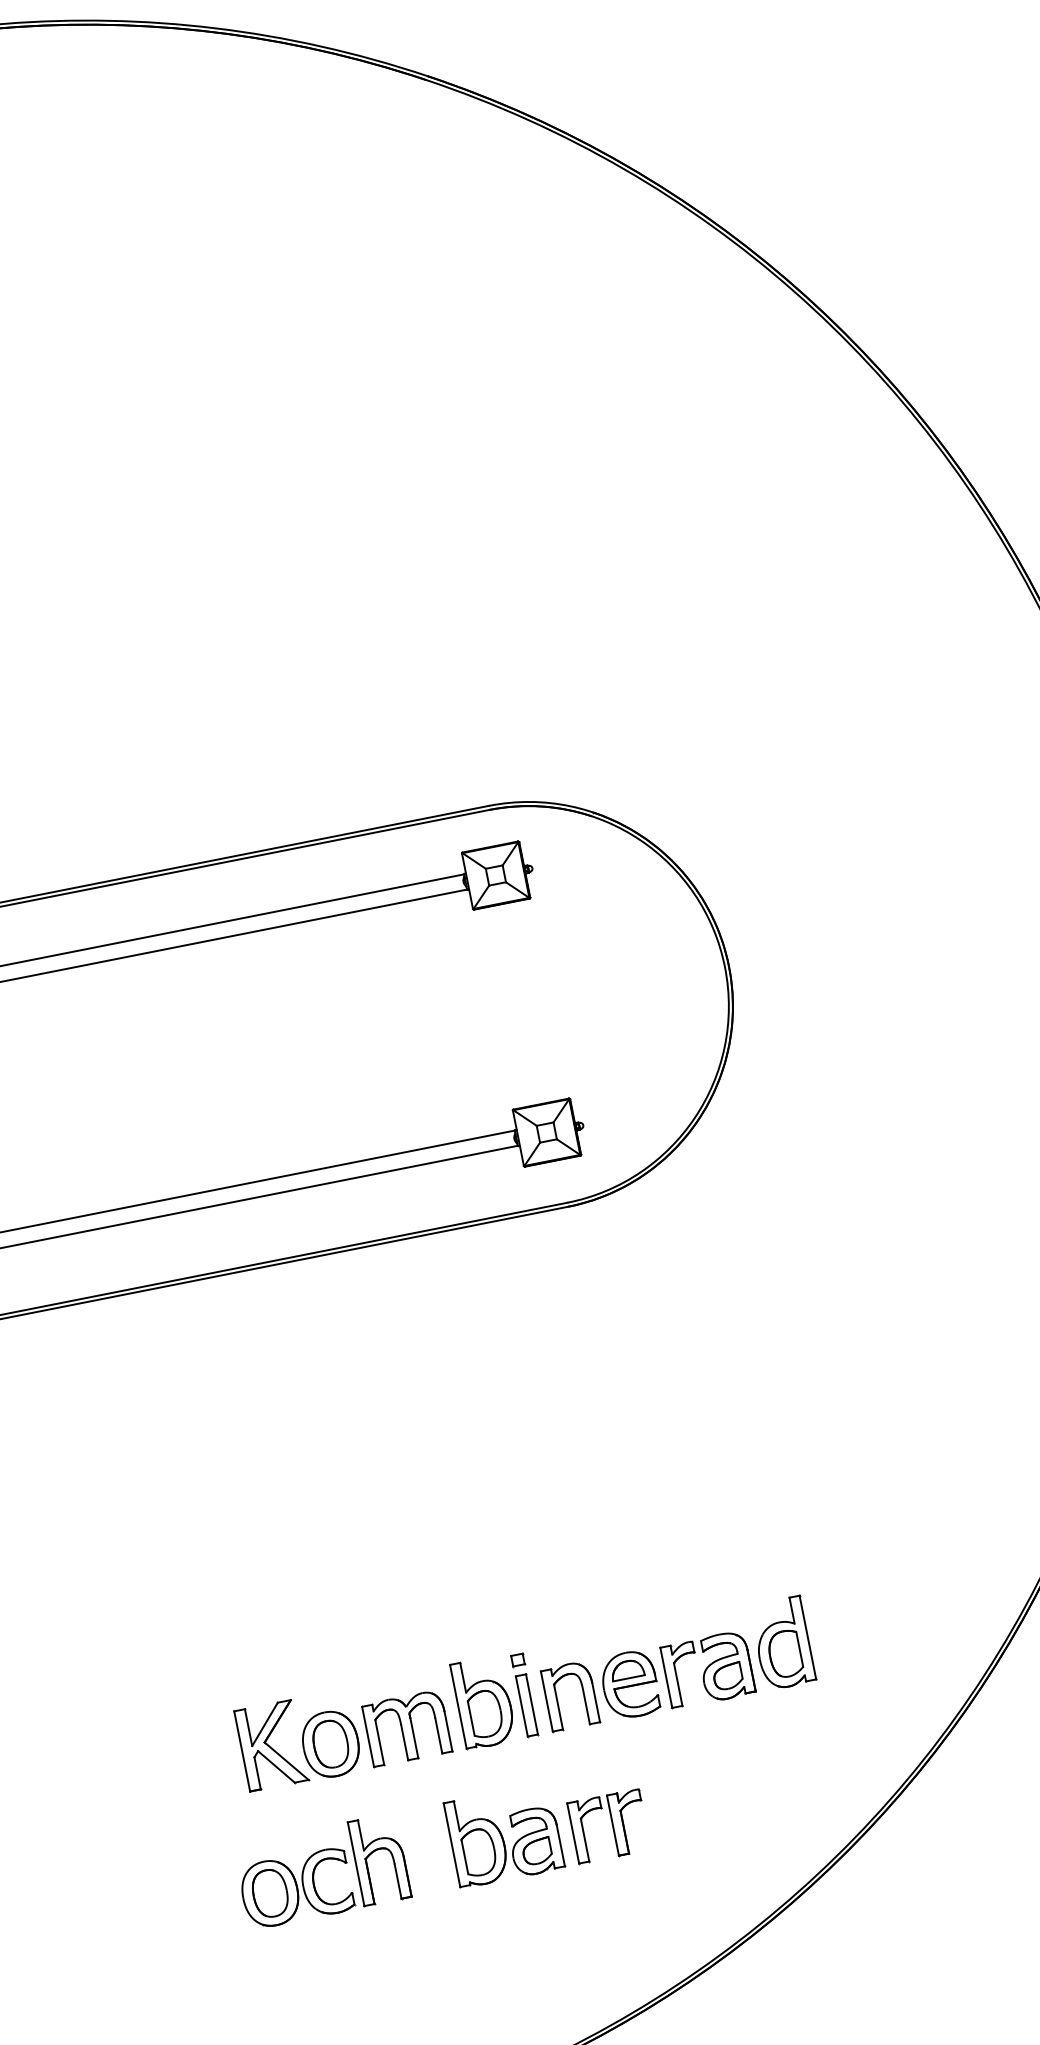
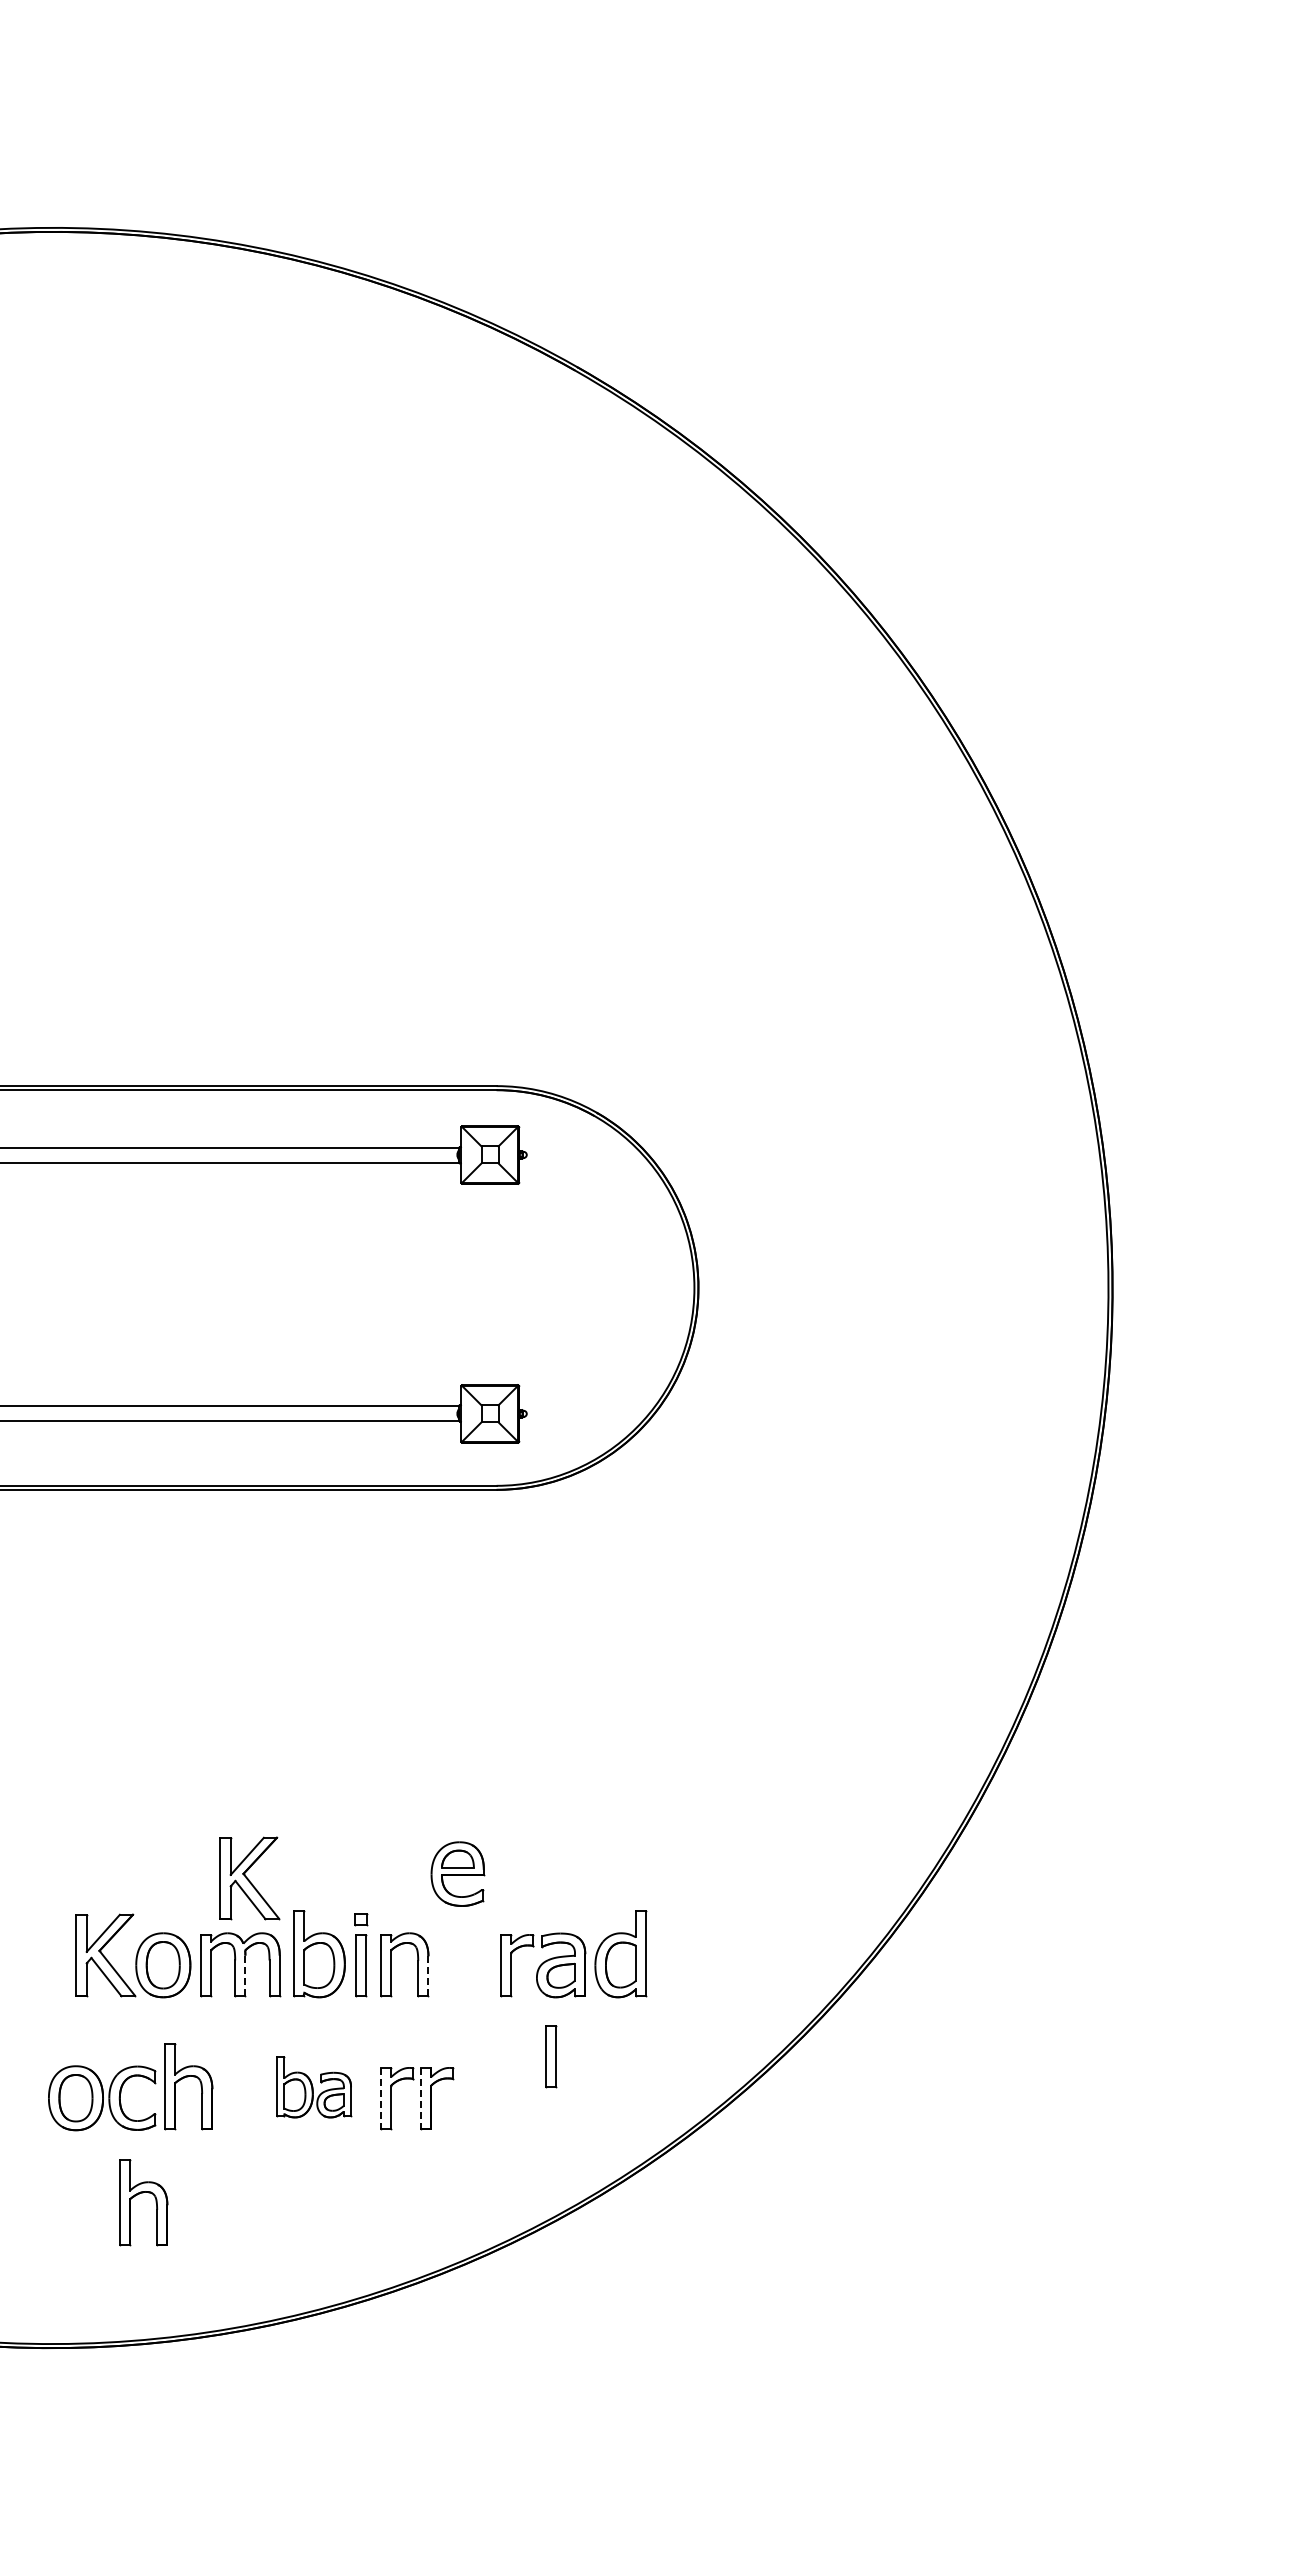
part: (399, 1641) -> (249, 1878), added
part: (629, 1684) -> (457, 1873), moved
line: (596, 1702) -> (428, 1975), solid -> dashed
line: (414, 1738) -> (245, 1975), solid -> dashed
part: (734, 1758) -> (551, 2056), added
line: (613, 1825) -> (421, 2098), solid -> dashed
line: (573, 1833) -> (381, 2098), solid -> dashed
part: (504, 1835) -> (314, 2087), size x0.7
part: (352, 1976) -> (139, 2194), added

